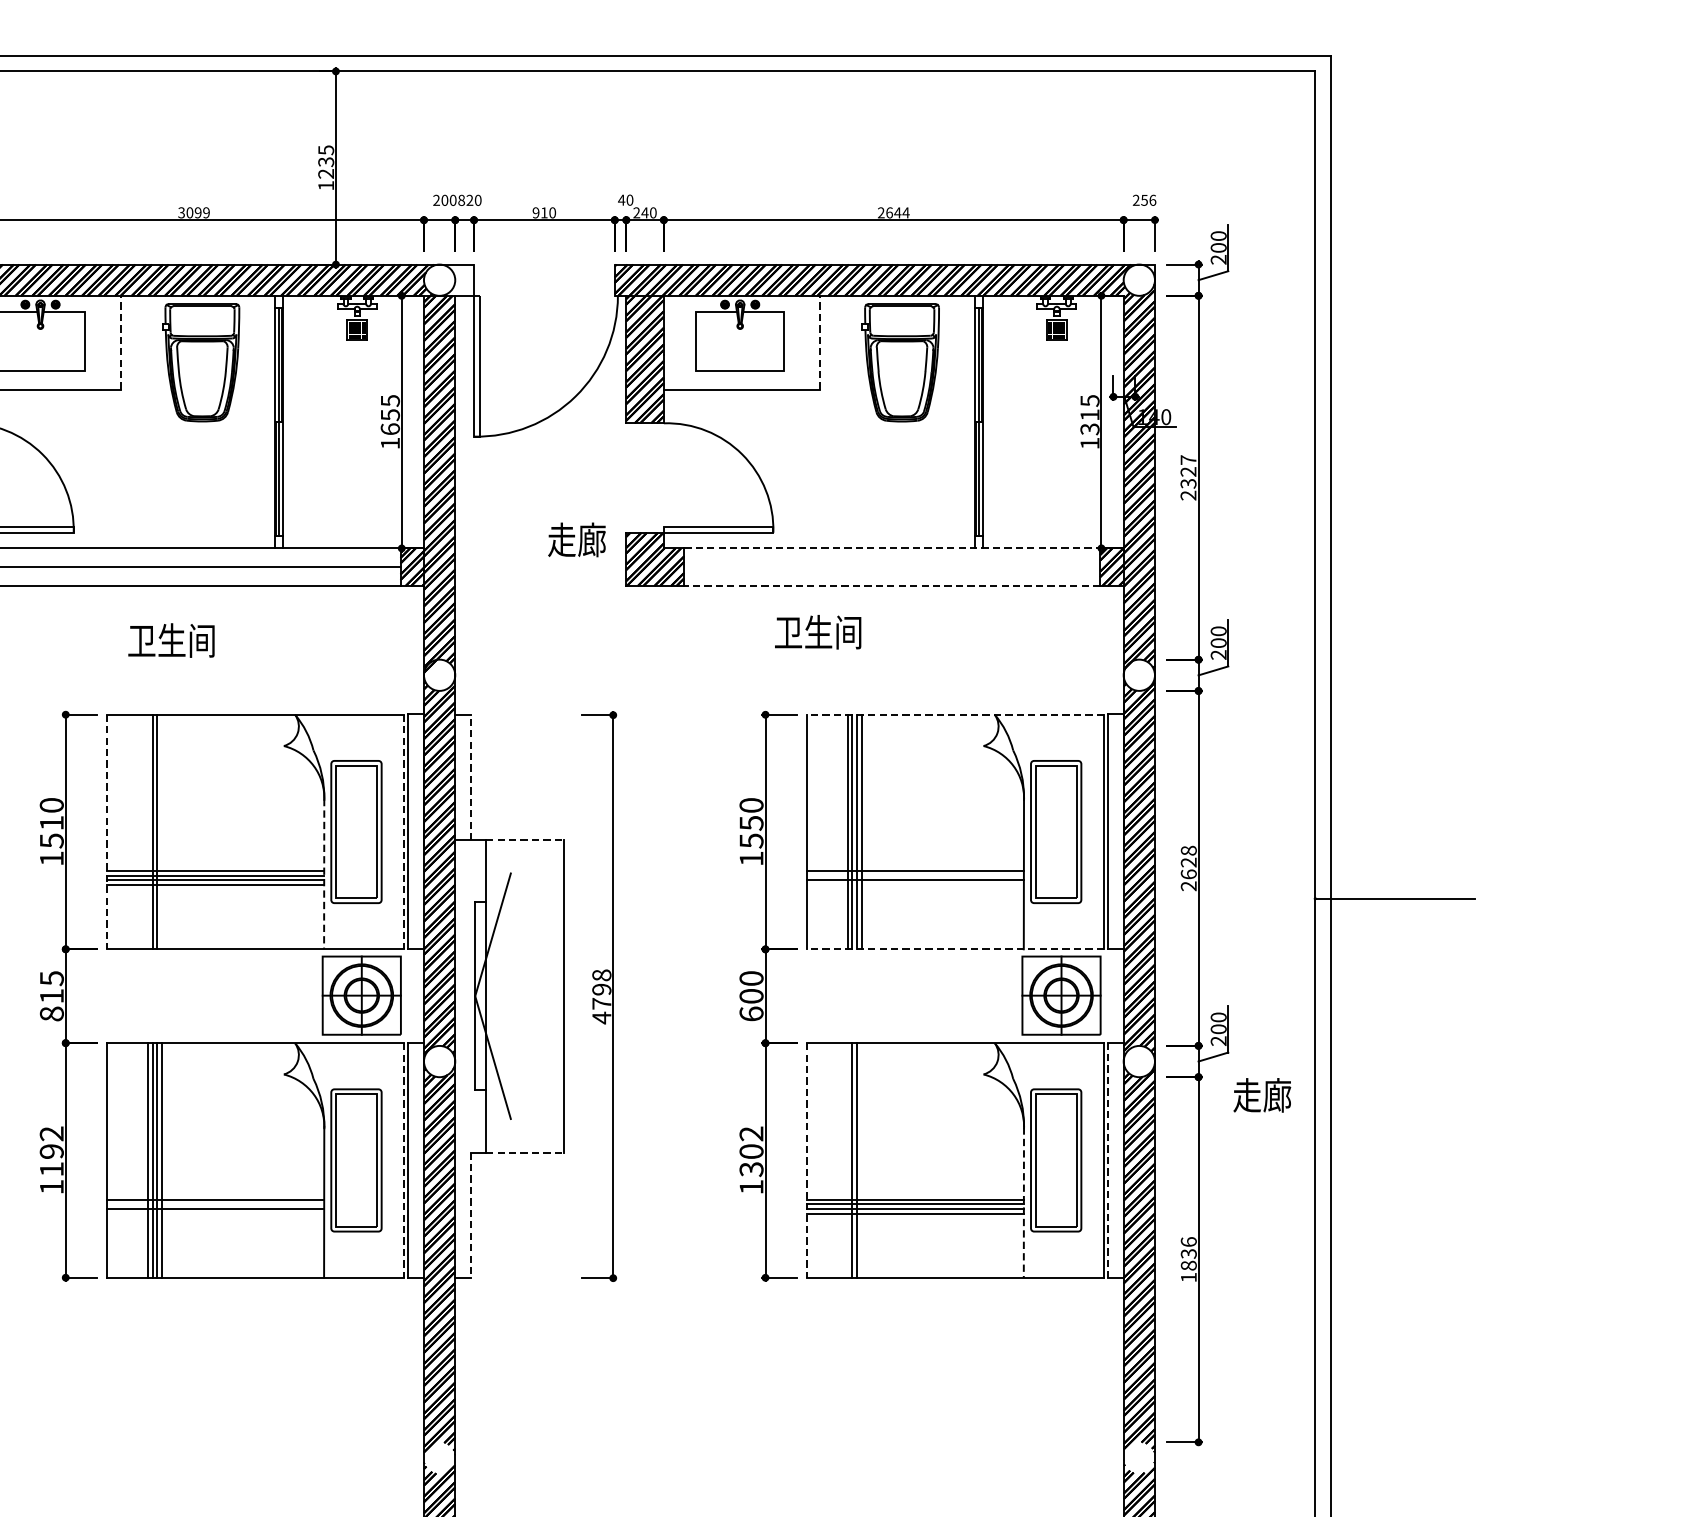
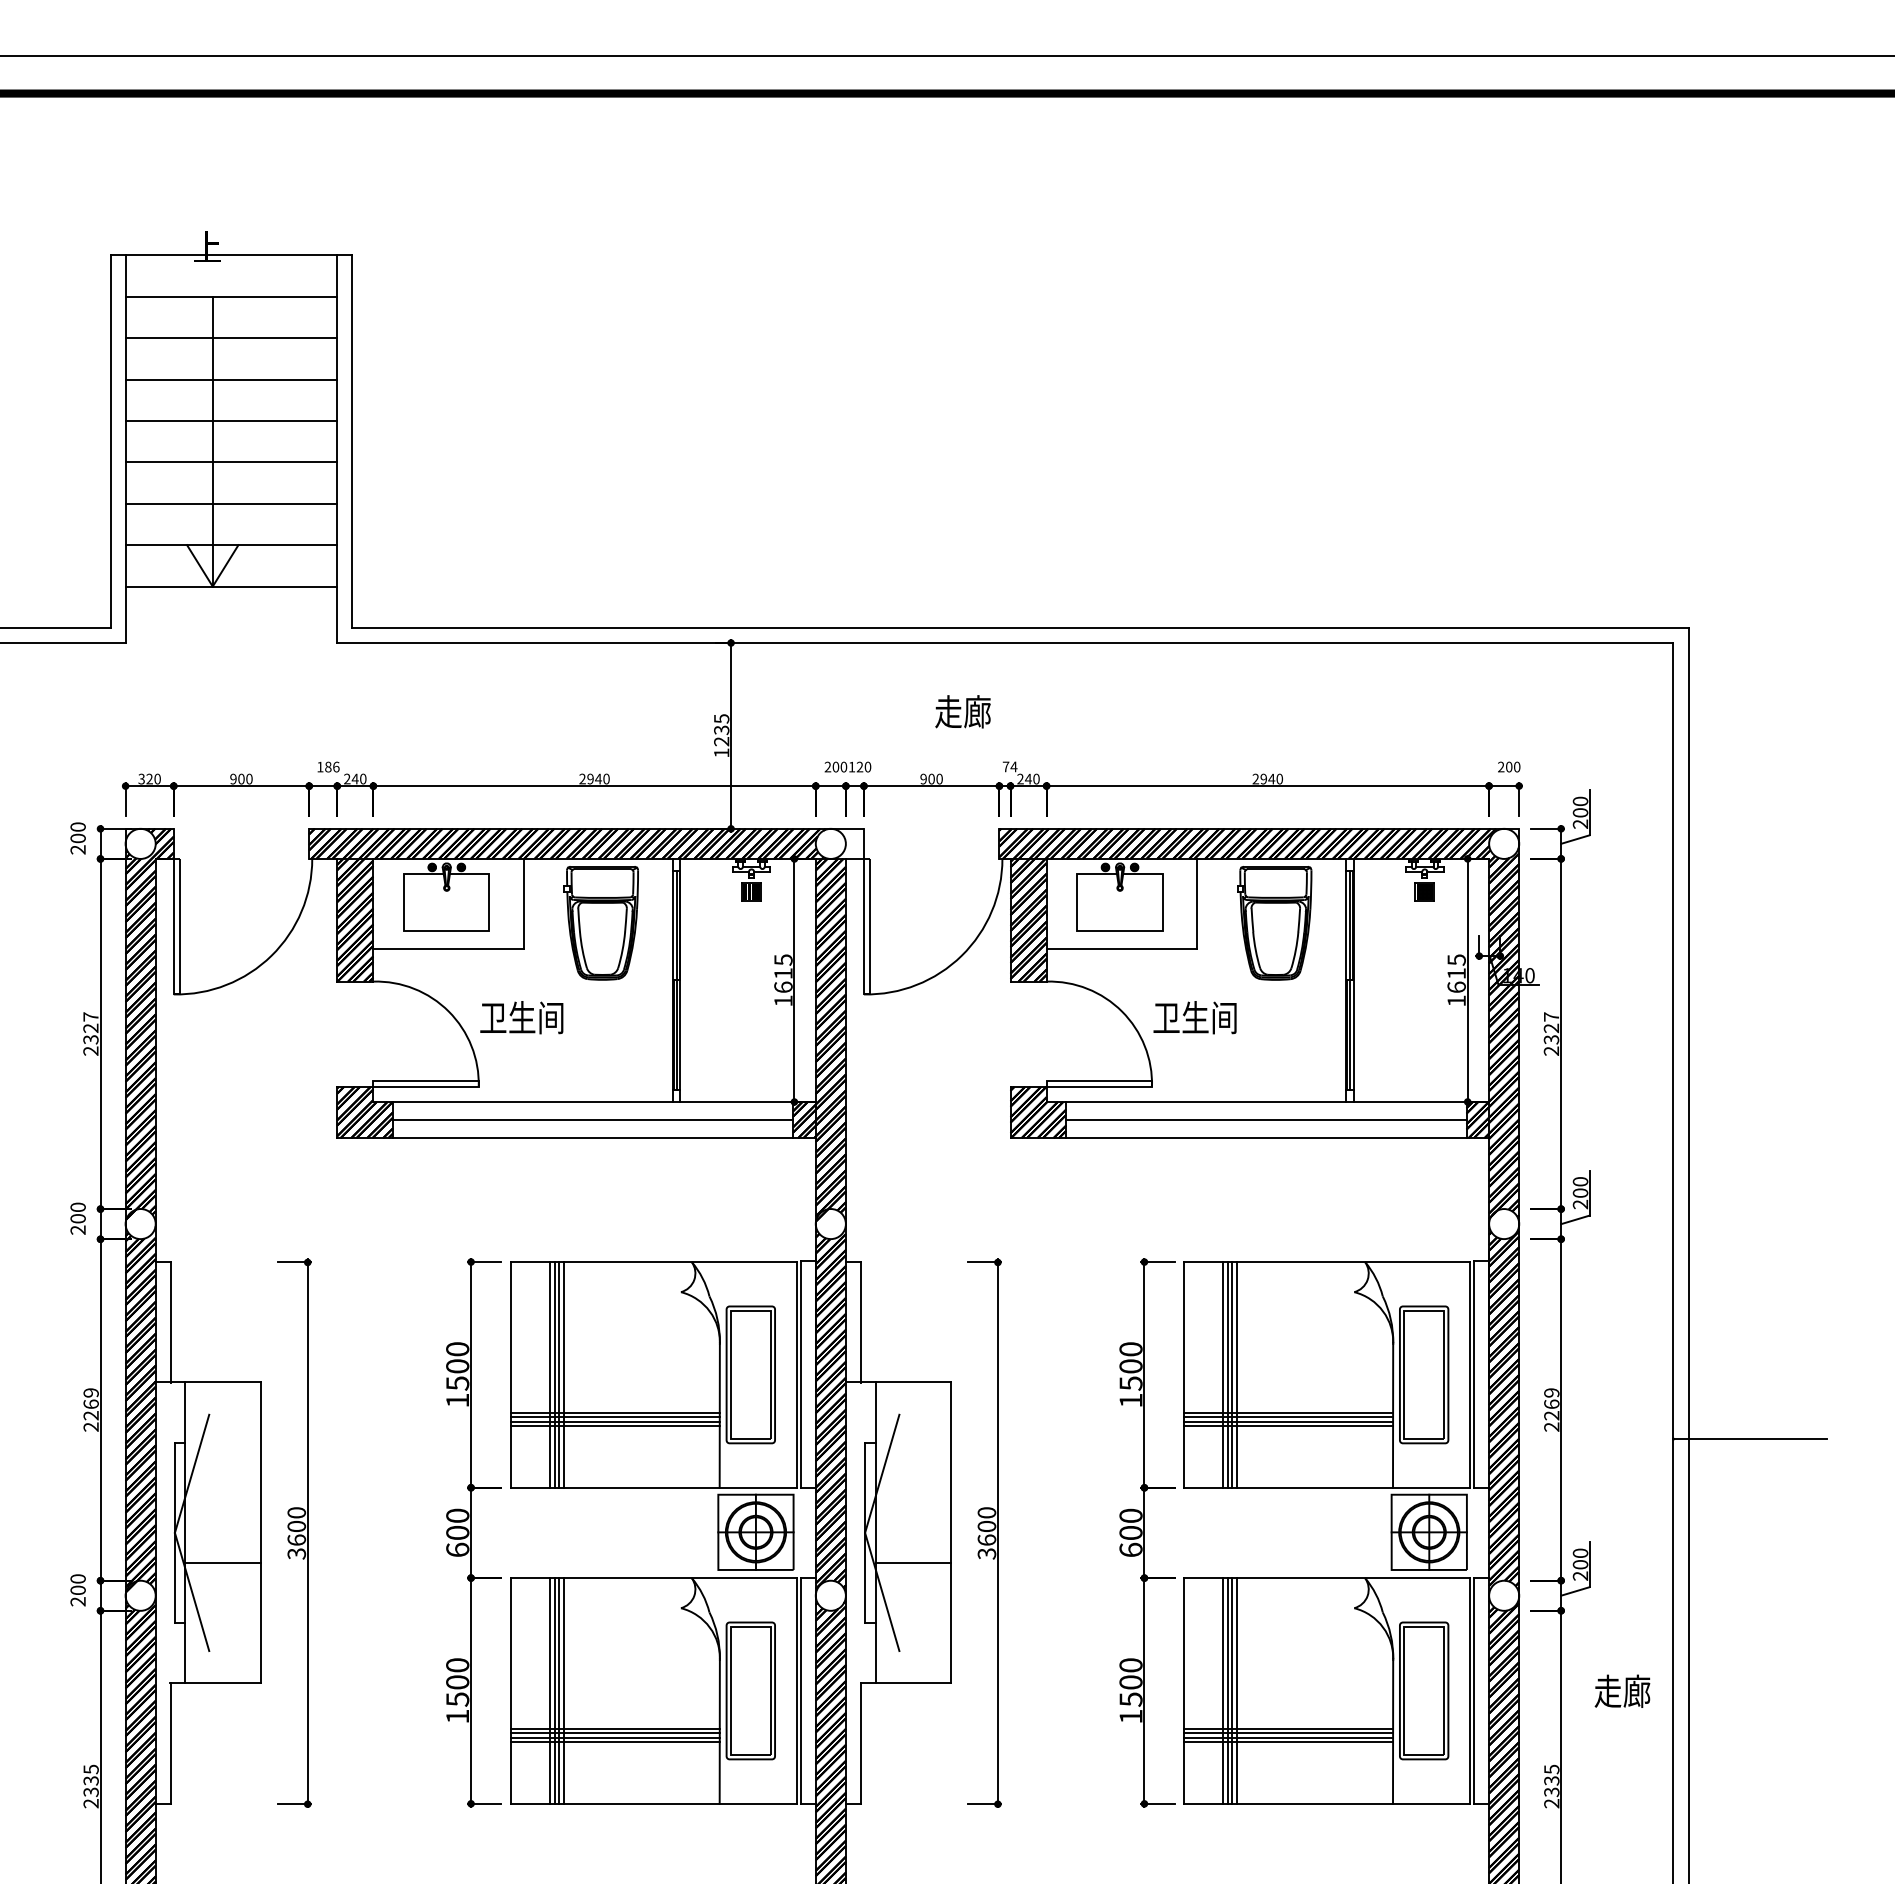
text: (461, 199) -> (851, 766), 820 -> 120
text: (625, 199) -> (1009, 766), 40 -> 74
text: (1147, 199) -> (1512, 766), 256 -> 200
text: (194, 212) -> (594, 778), 3099 -> 2940
text: (544, 212) -> (931, 778), 910 -> 900
text: (897, 212) -> (1271, 778), 2644 -> 2940
line: (120, 342) -> (523, 903), dashed -> solid
line: (820, 342) -> (1197, 903), dashed -> solid
text: (390, 414) -> (783, 973), 1655 -> 1615
text: (1089, 429) -> (1456, 987), 1315 -> 1615
text: (576, 539) -> (962, 711), moved
line: (892, 548) -> (1266, 1102), dashed -> solid
line: (892, 567) -> (1266, 1120), added
line: (891, 586) -> (1265, 1138), dashed -> solid
text: (817, 632) -> (1194, 1017), moved
text: (171, 640) -> (521, 1017), moved
line: (955, 715) -> (1327, 1262), dashed -> solid
line: (470, 777) -> (860, 1322), dashed -> solid
text: (51, 823) -> (457, 1366), 1510 -> 1500
text: (751, 823) -> (1130, 1366), 1550 -> 1500
line: (106, 831) -> (510, 1374), dashed -> solid
line: (148, 831) -> (550, 1374), added
line: (161, 831) -> (563, 1374), added
line: (403, 831) -> (796, 1374), dashed -> solid
line: (525, 839) -> (913, 1382), dashed -> solid
text: (1188, 862) -> (1551, 1404), 2628 -> 2269
line: (323, 874) -> (719, 1415), dashed -> solid
line: (915, 876) -> (1288, 1417), added
line: (915, 885) -> (1288, 1426), added
line: (955, 949) -> (1327, 1487), dashed -> solid
text: (51, 995) -> (457, 1532), 815 -> 600
text: (601, 996) -> (986, 1533), 4798 -> 3600
line: (524, 1028) -> (912, 1563), added
text: (1262, 1094) -> (1622, 1690), moved
text: (51, 1151) -> (457, 1682), 1192 -> 1500
text: (751, 1151) -> (1130, 1682), 1302 -> 1500
line: (525, 1152) -> (913, 1683), dashed -> solid
line: (403, 1159) -> (796, 1690), dashed -> solid
line: (807, 1159) -> (1184, 1690), dashed -> solid
line: (847, 1159) -> (1223, 1690), added
line: (861, 1159) -> (1236, 1690), added
line: (1108, 1161) -> (1474, 1691), dashed -> solid
line: (1024, 1202) -> (1393, 1731), dashed -> solid
line: (214, 1204) -> (614, 1733), added
line: (214, 1214) -> (614, 1742), added
line: (470, 1216) -> (860, 1744), dashed -> solid
text: (1188, 1259) -> (1551, 1786), 1836 -> 2335

